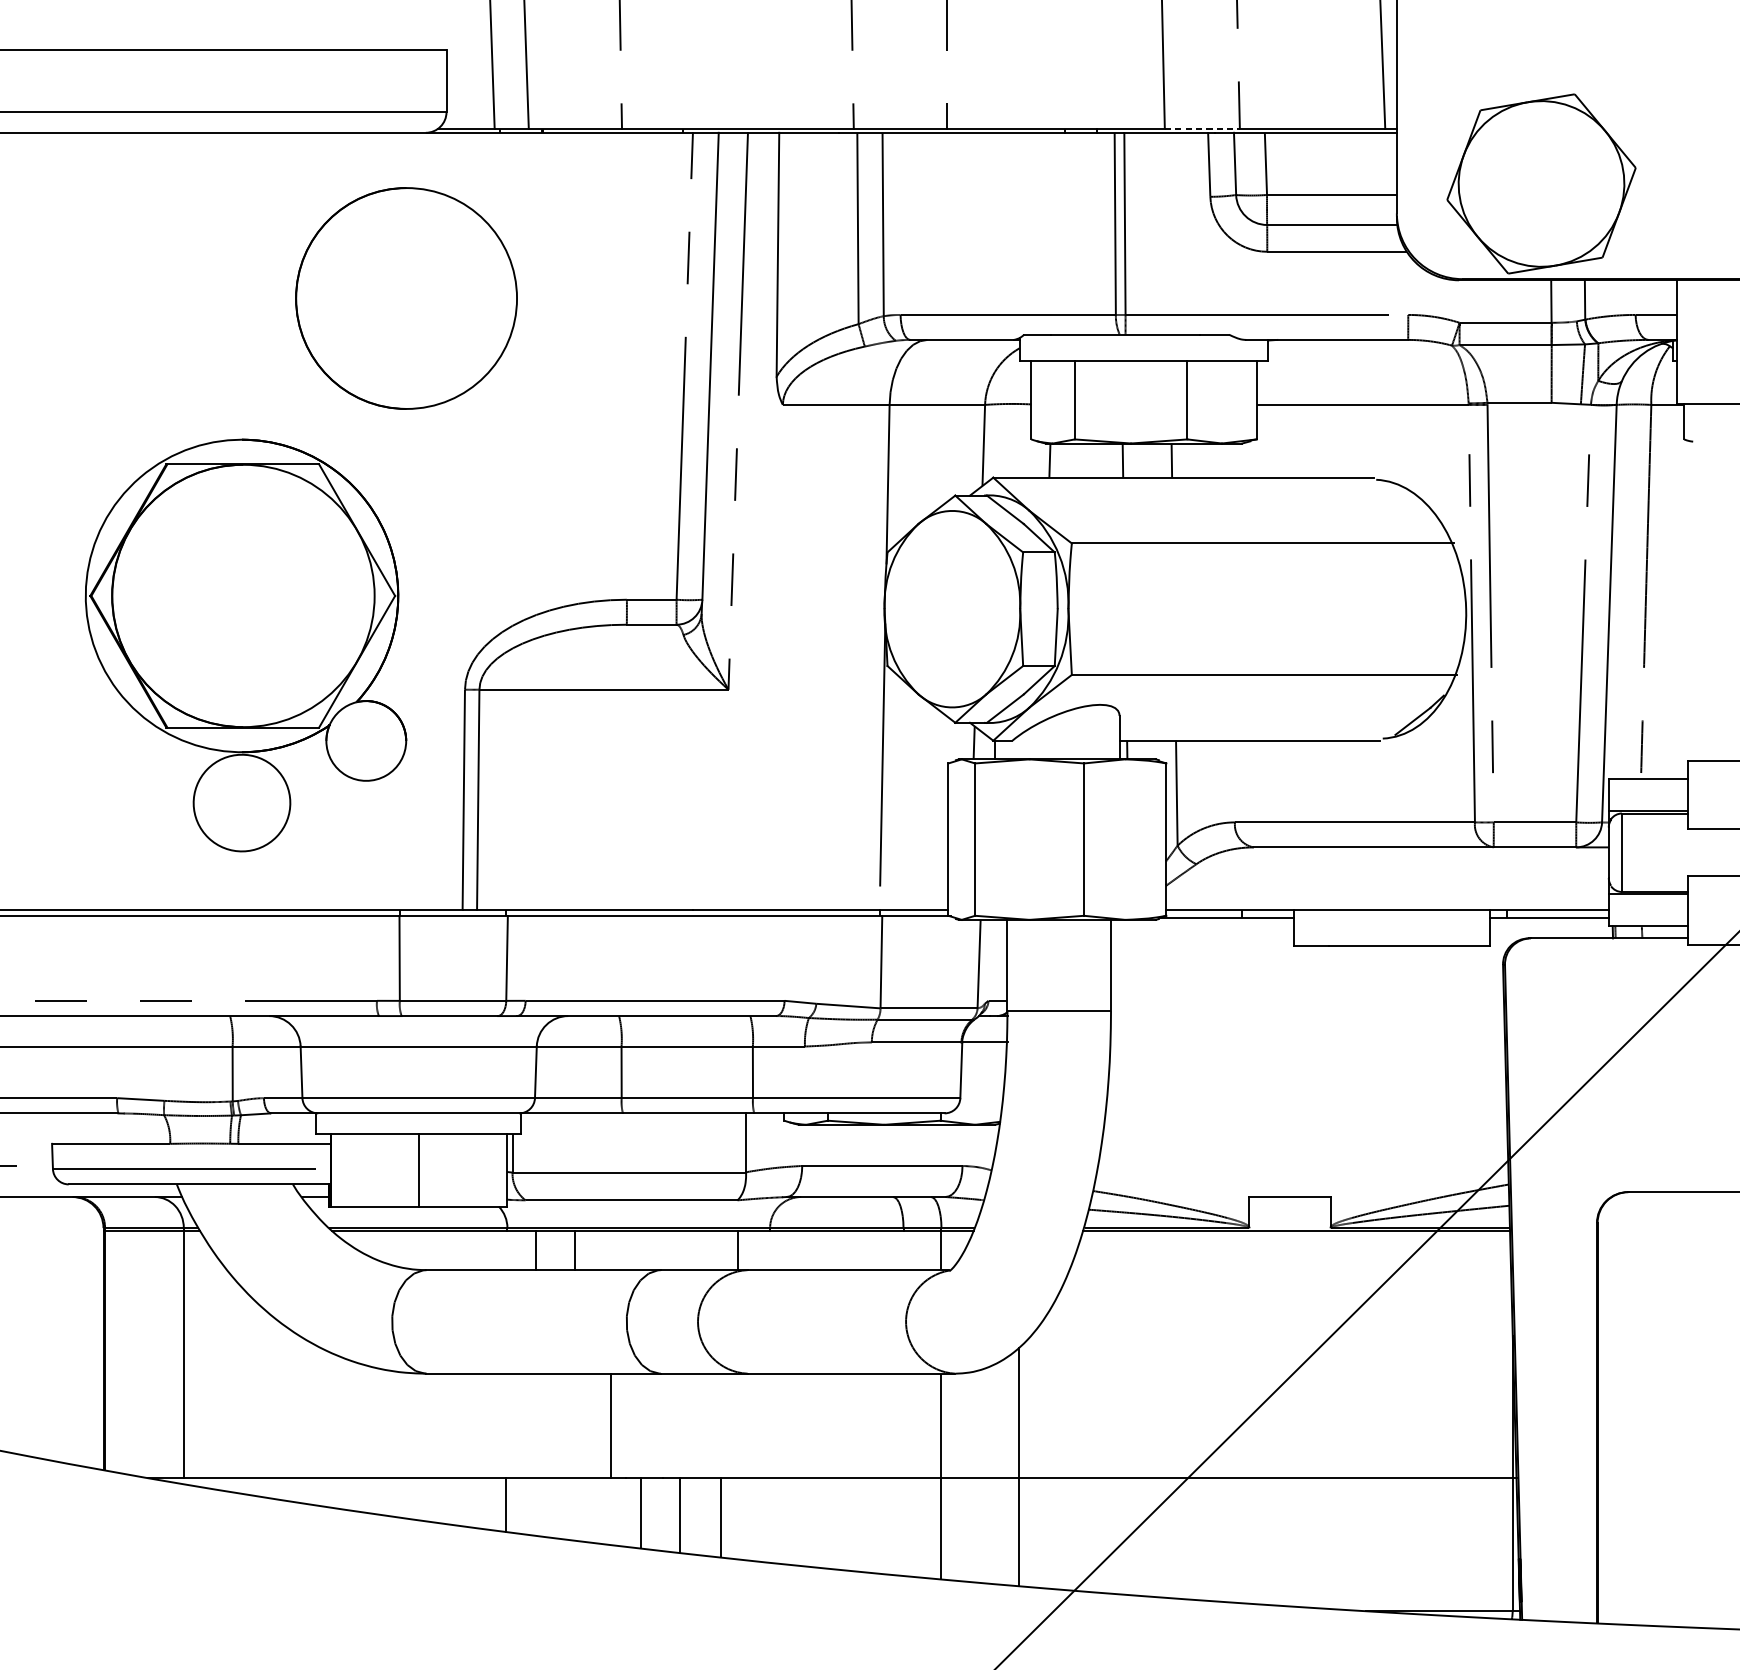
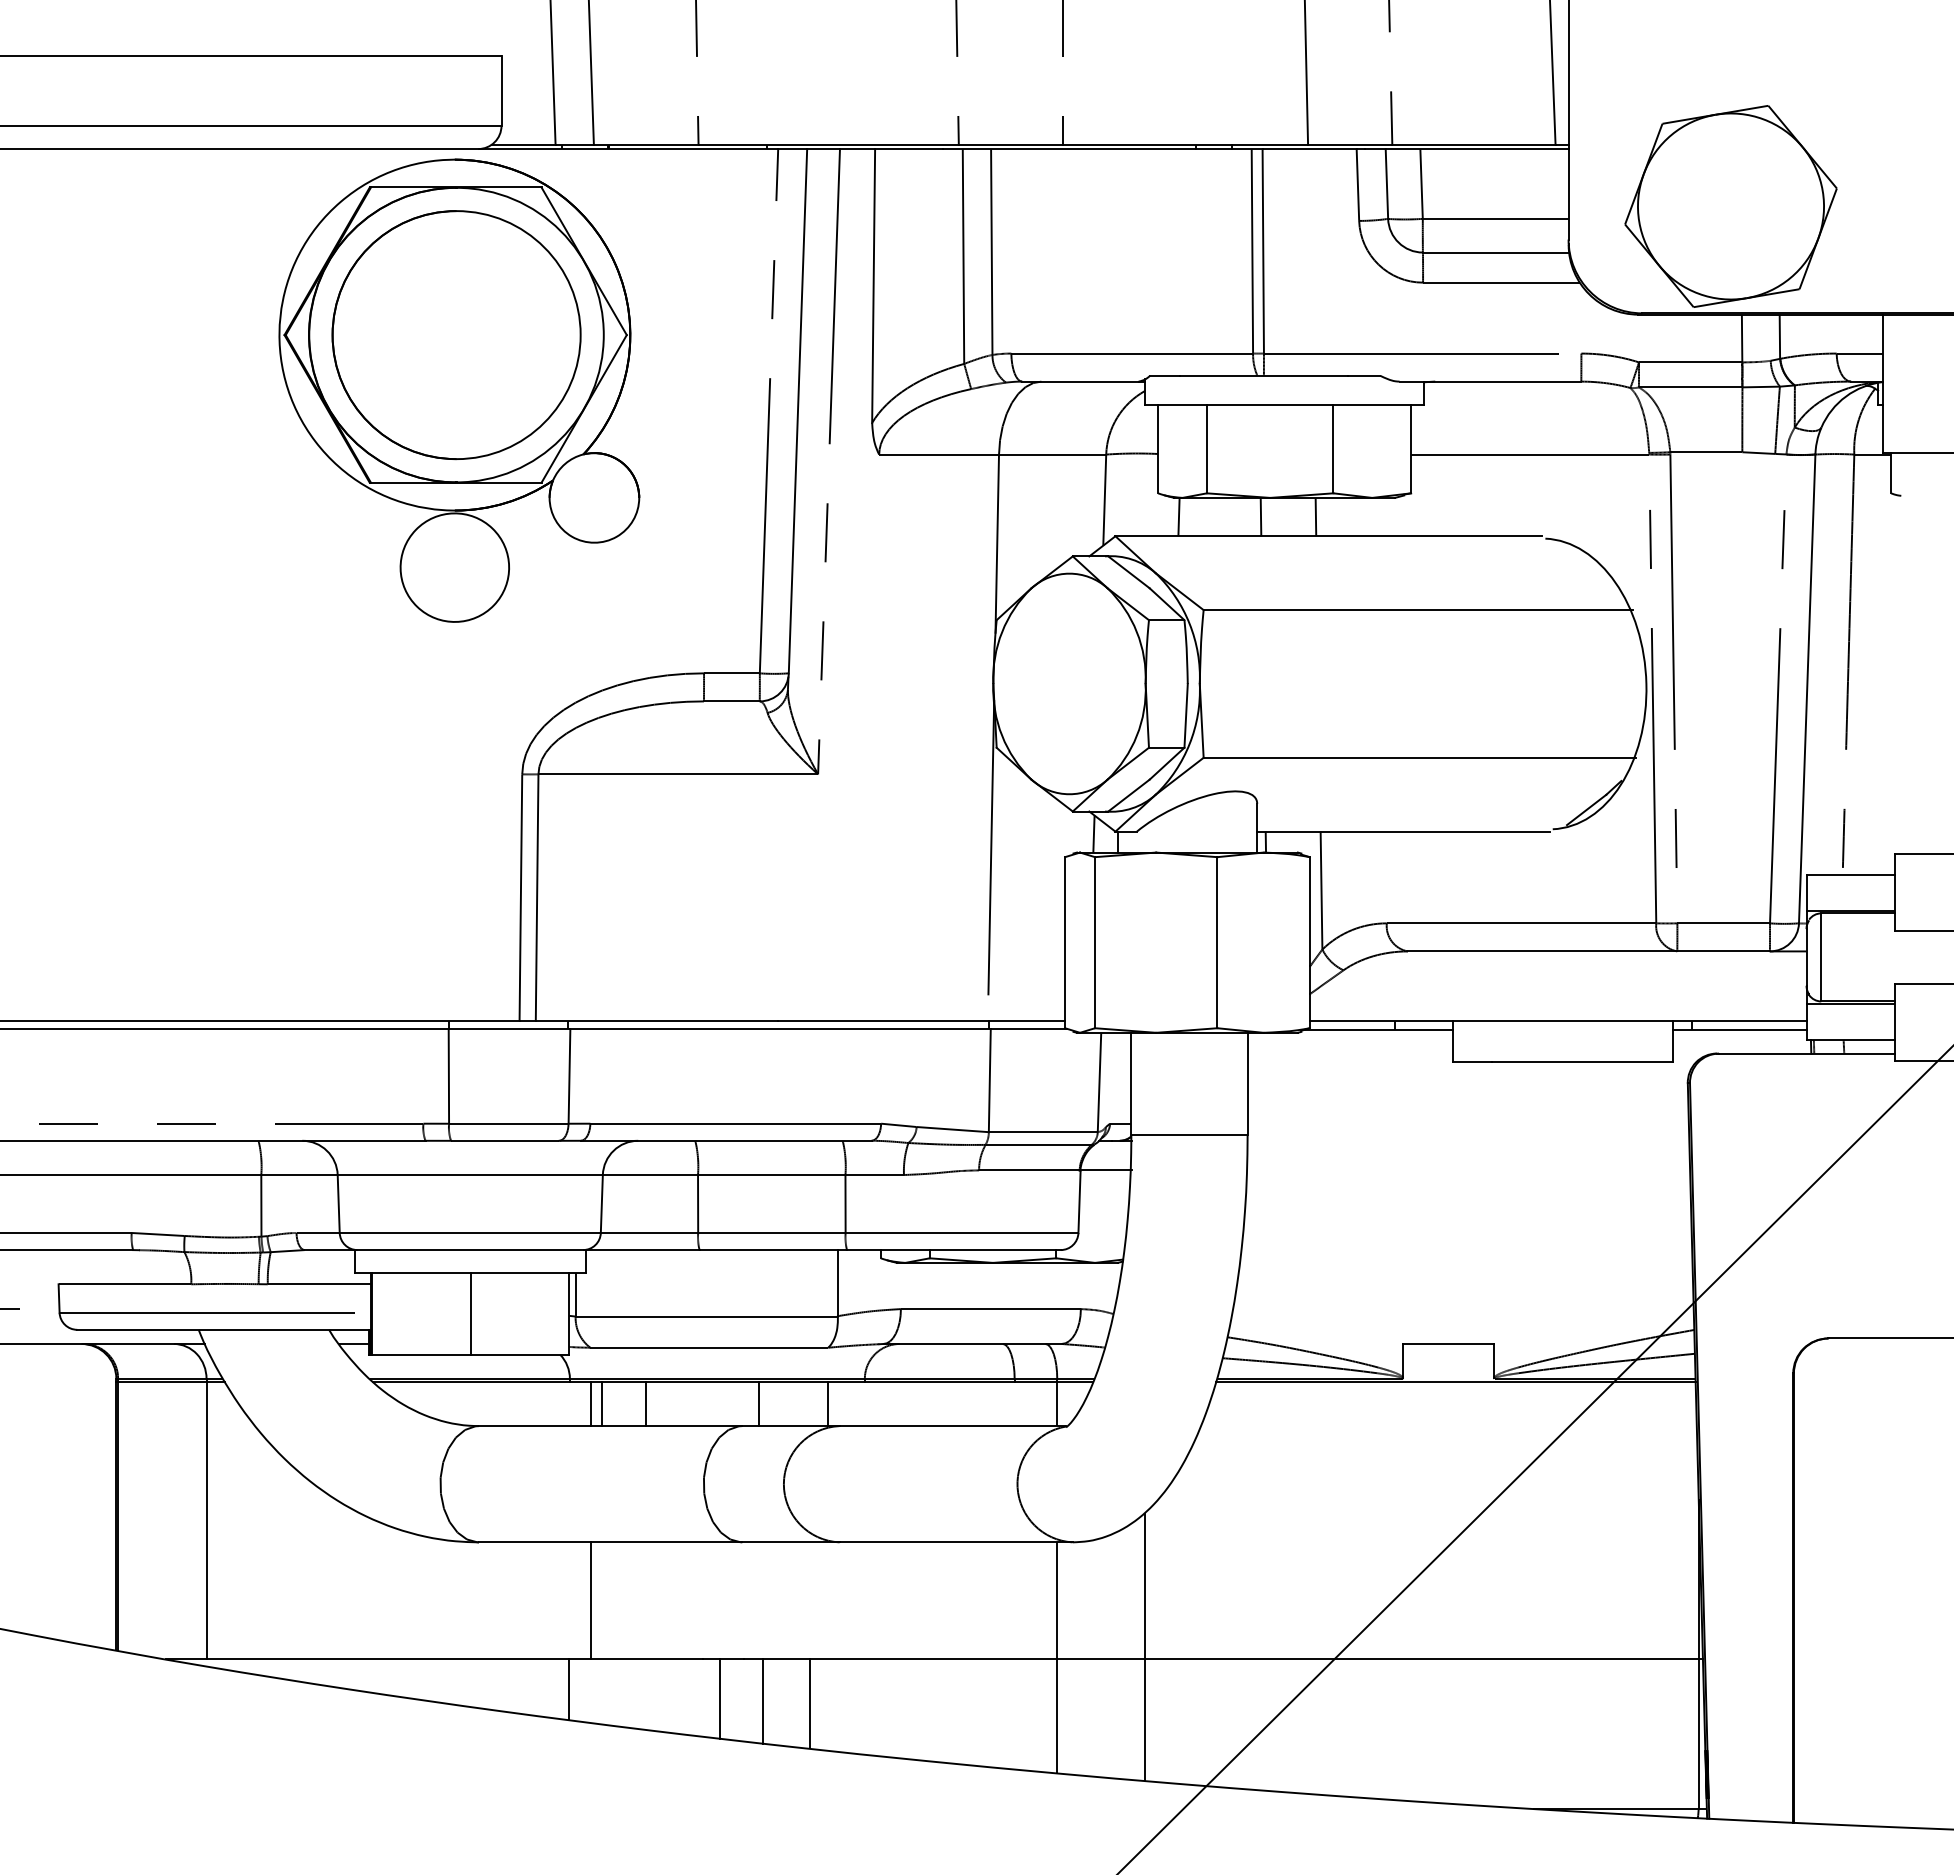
line: (1202, 128) -> (1350, 144), dashed -> solid
part: (246, 645) -> (459, 390), moved
line: (525, 1250) -> (590, 1403), added
line: (675, 1250) -> (758, 1403), added
line: (610, 1425) -> (590, 1600), moved

